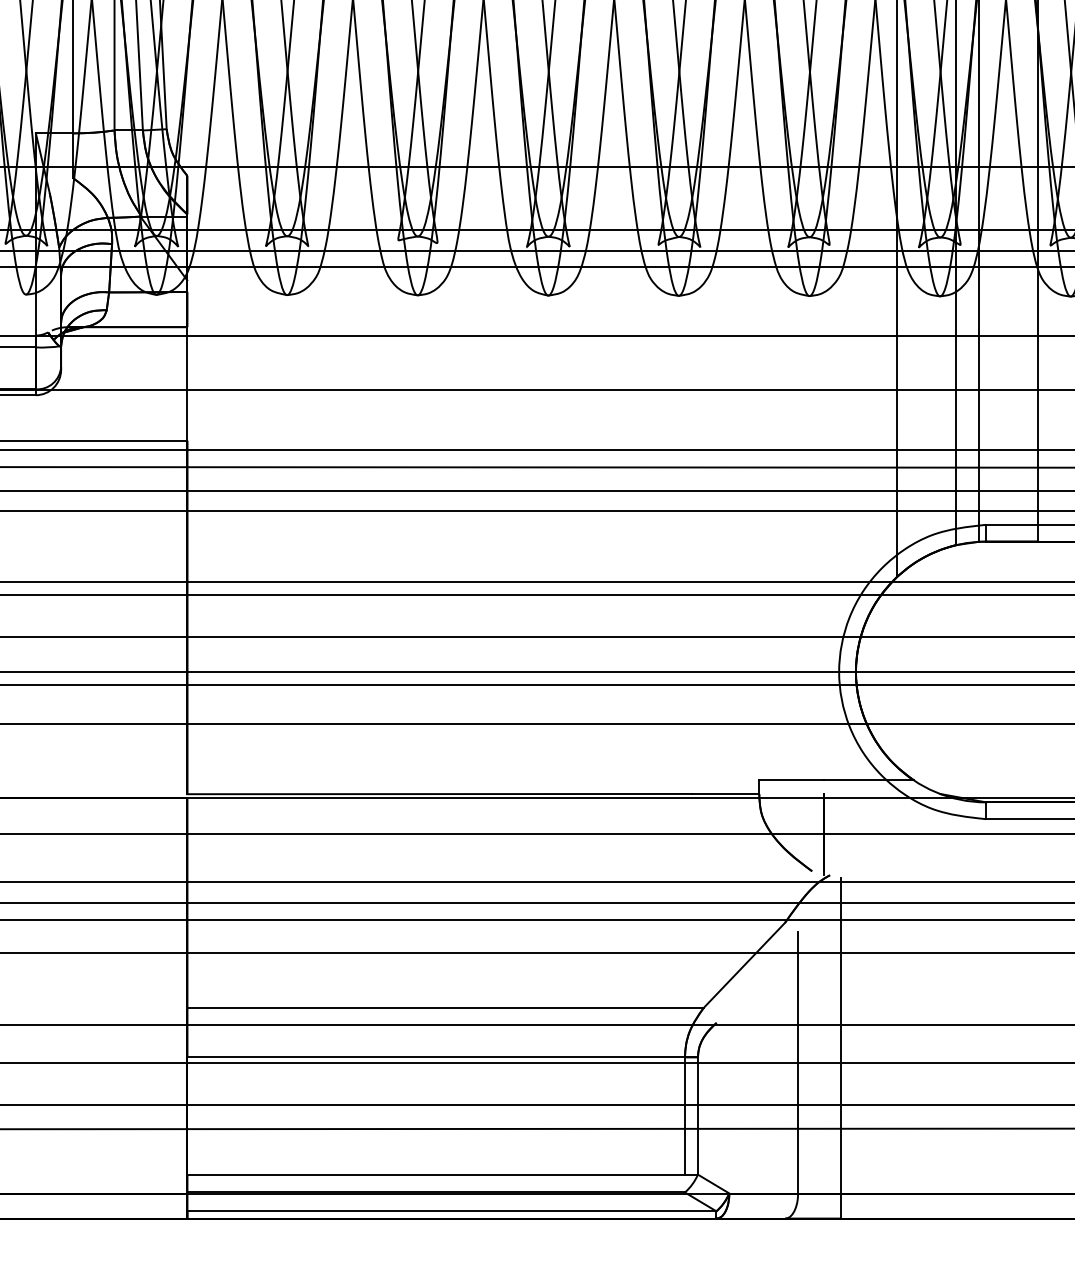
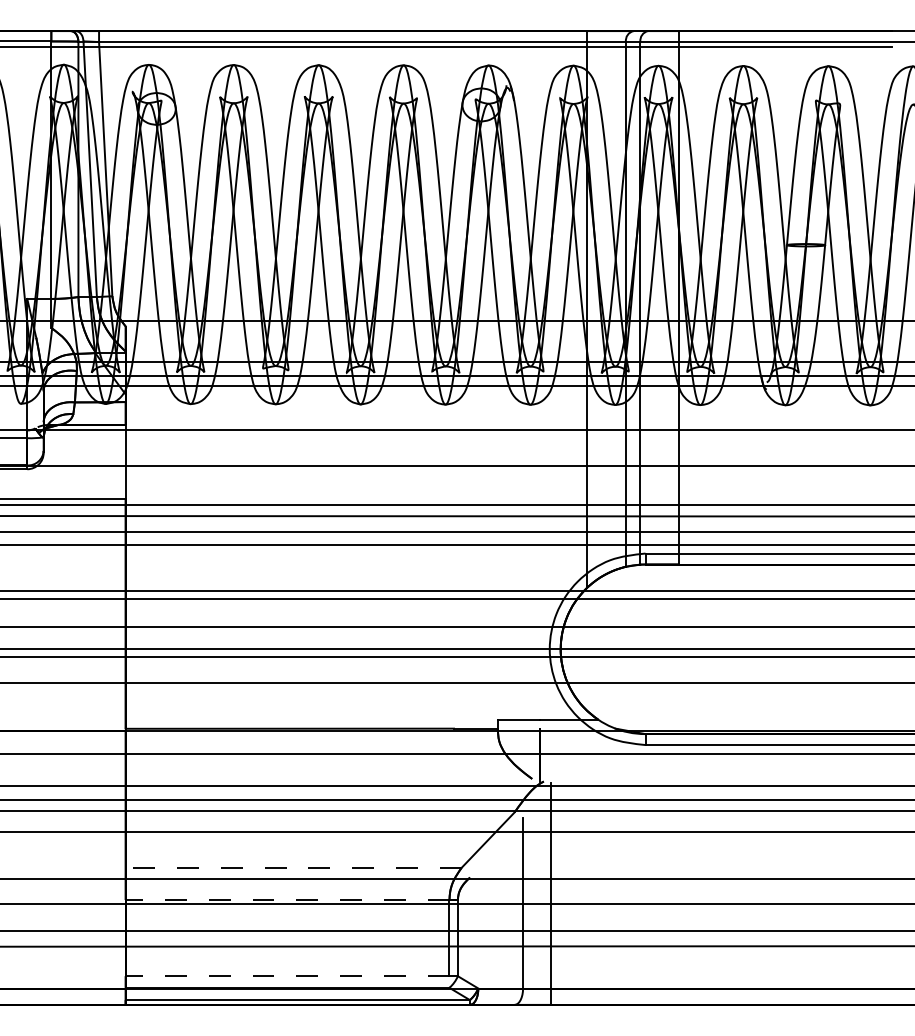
line: (445, 1007) -> (293, 867), solid -> dashed
line: (435, 1056) -> (287, 899), solid -> dashed
line: (435, 1175) -> (287, 976), solid -> dashed

